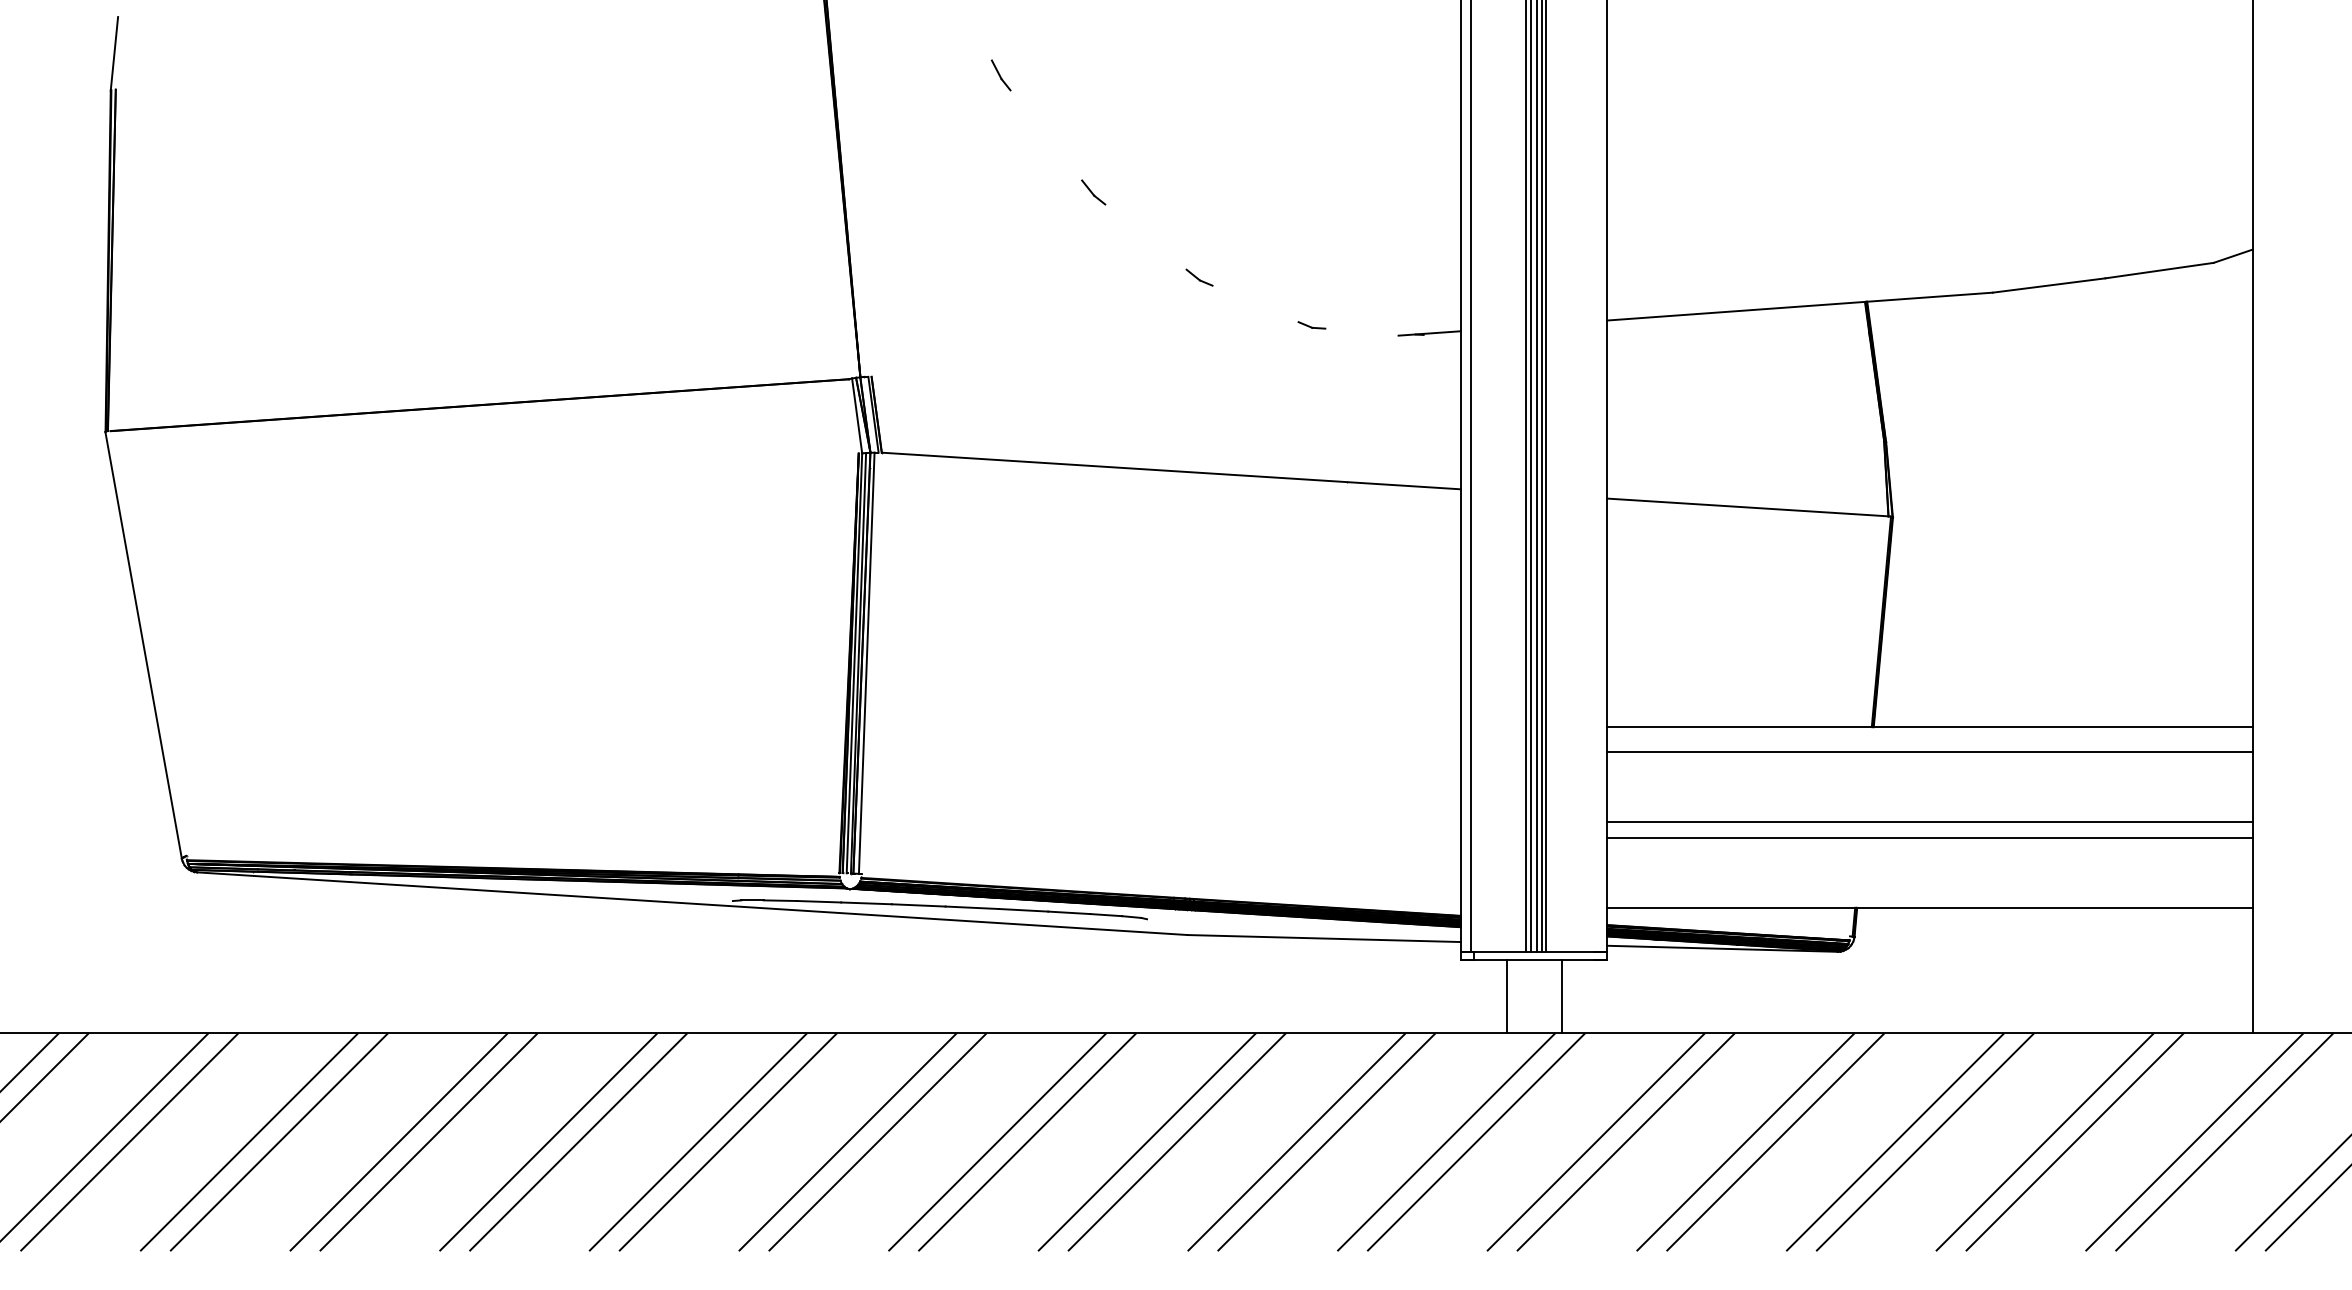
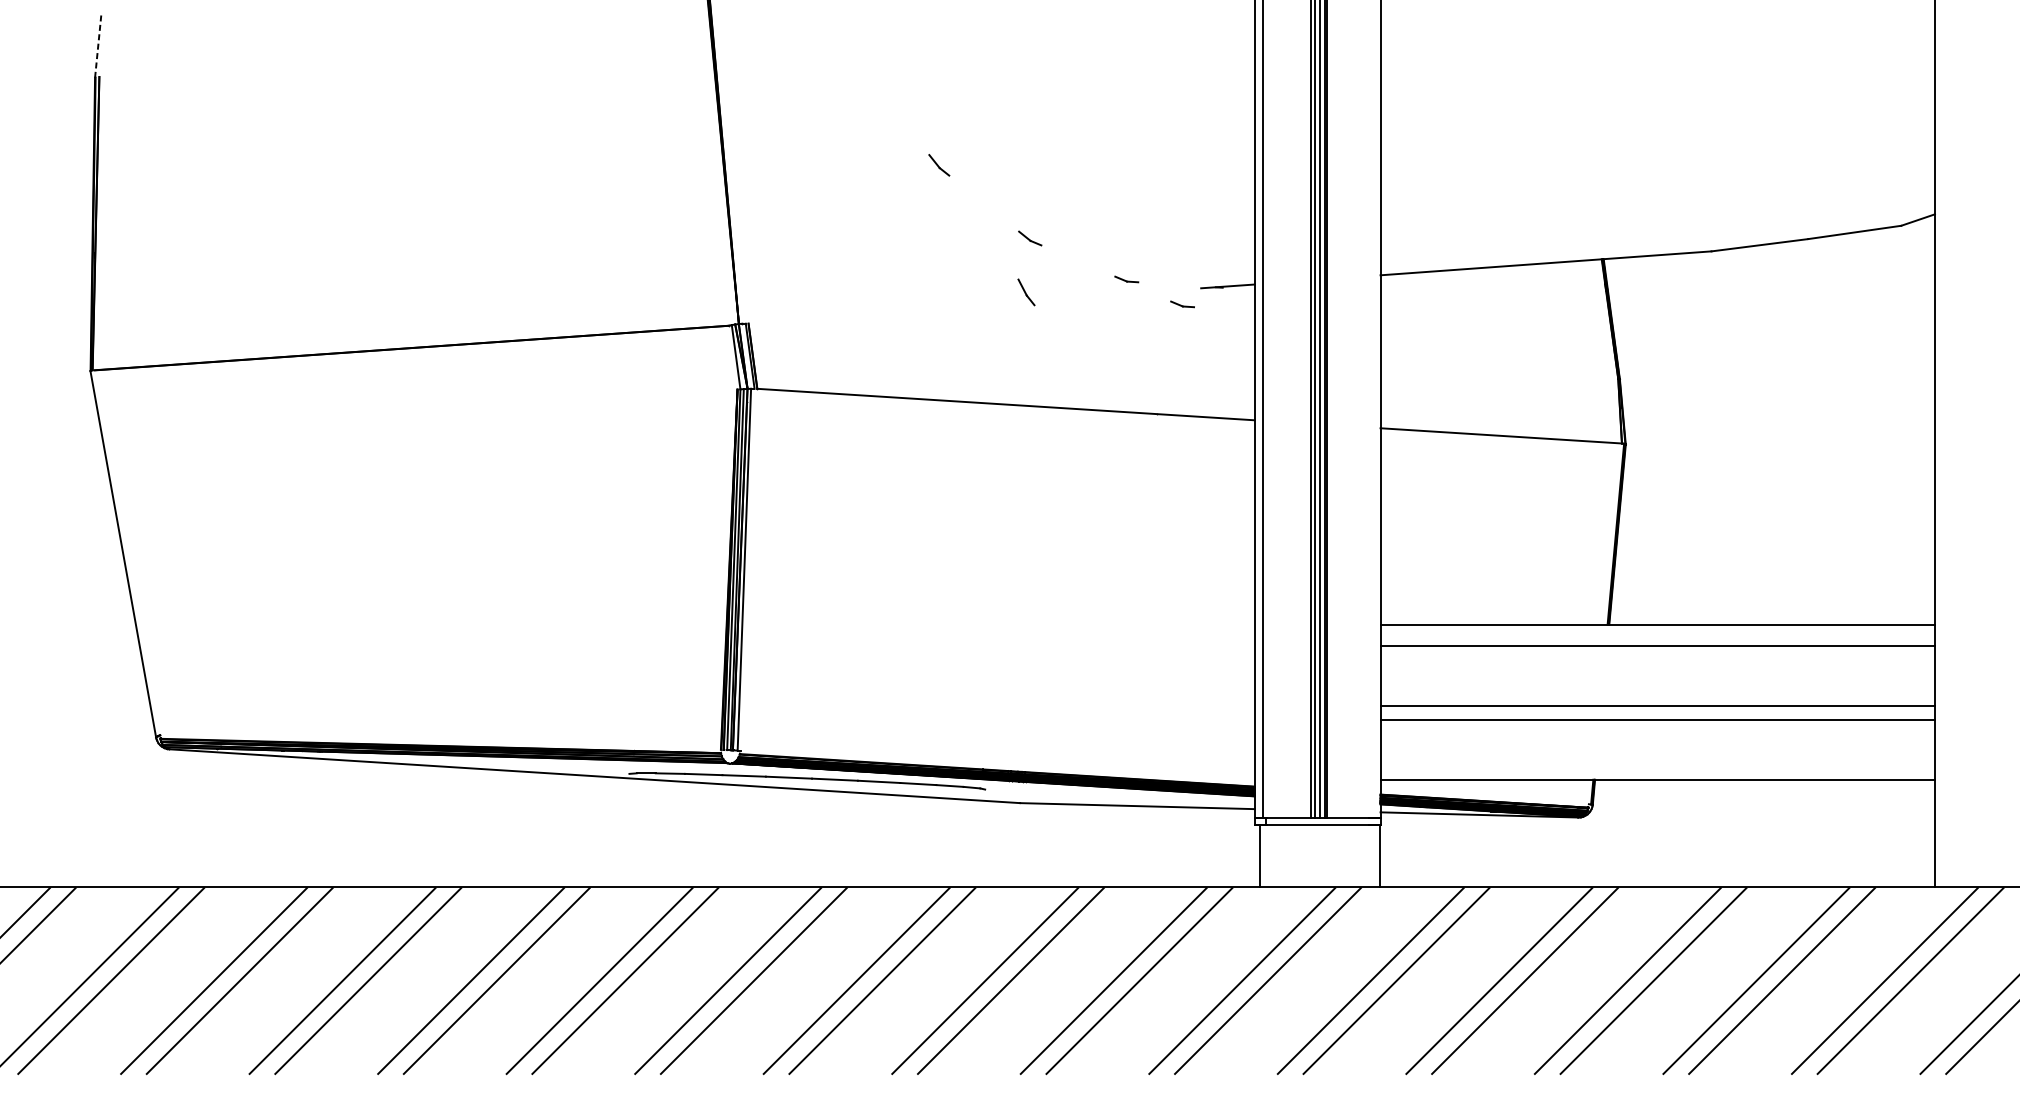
line: (114, 53) -> (98, 45), solid -> dashed
part: (1000, 75) -> (1025, 292), moved
part: (1376, 354) -> (1182, 304), added
line: (1506, 996) -> (1260, 855), moved
line: (1561, 996) -> (1379, 855), moved

